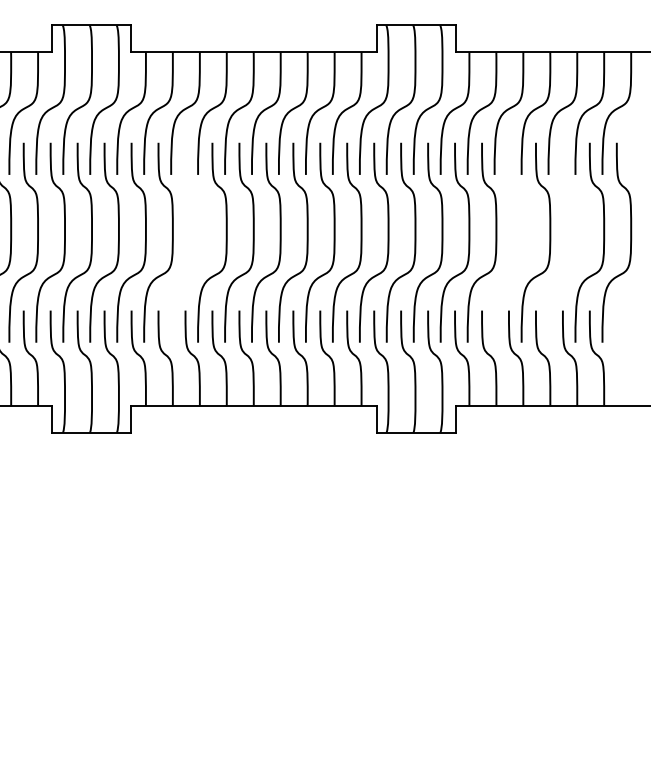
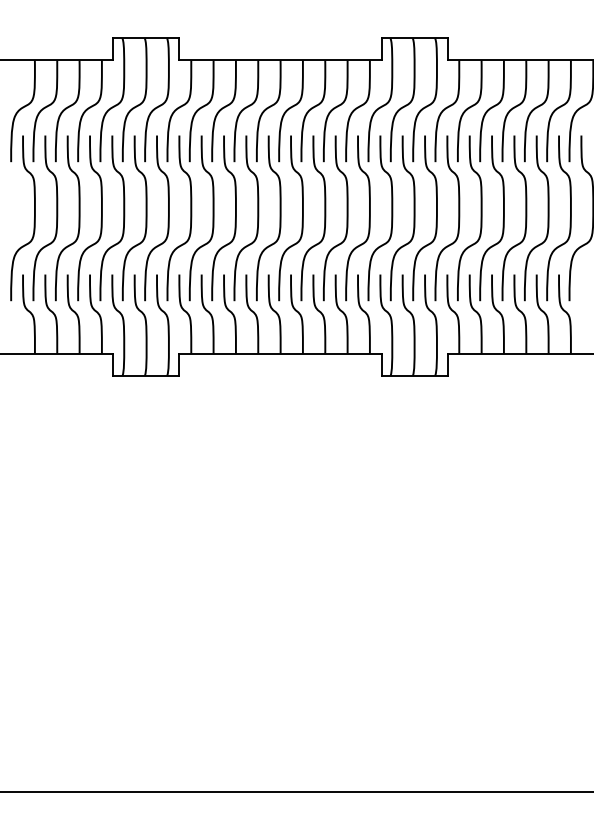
curve: (575, 242) -> (547, 218), added
curve: (521, 246) -> (502, 221), added
curve: (198, 247) -> (234, 222), added

